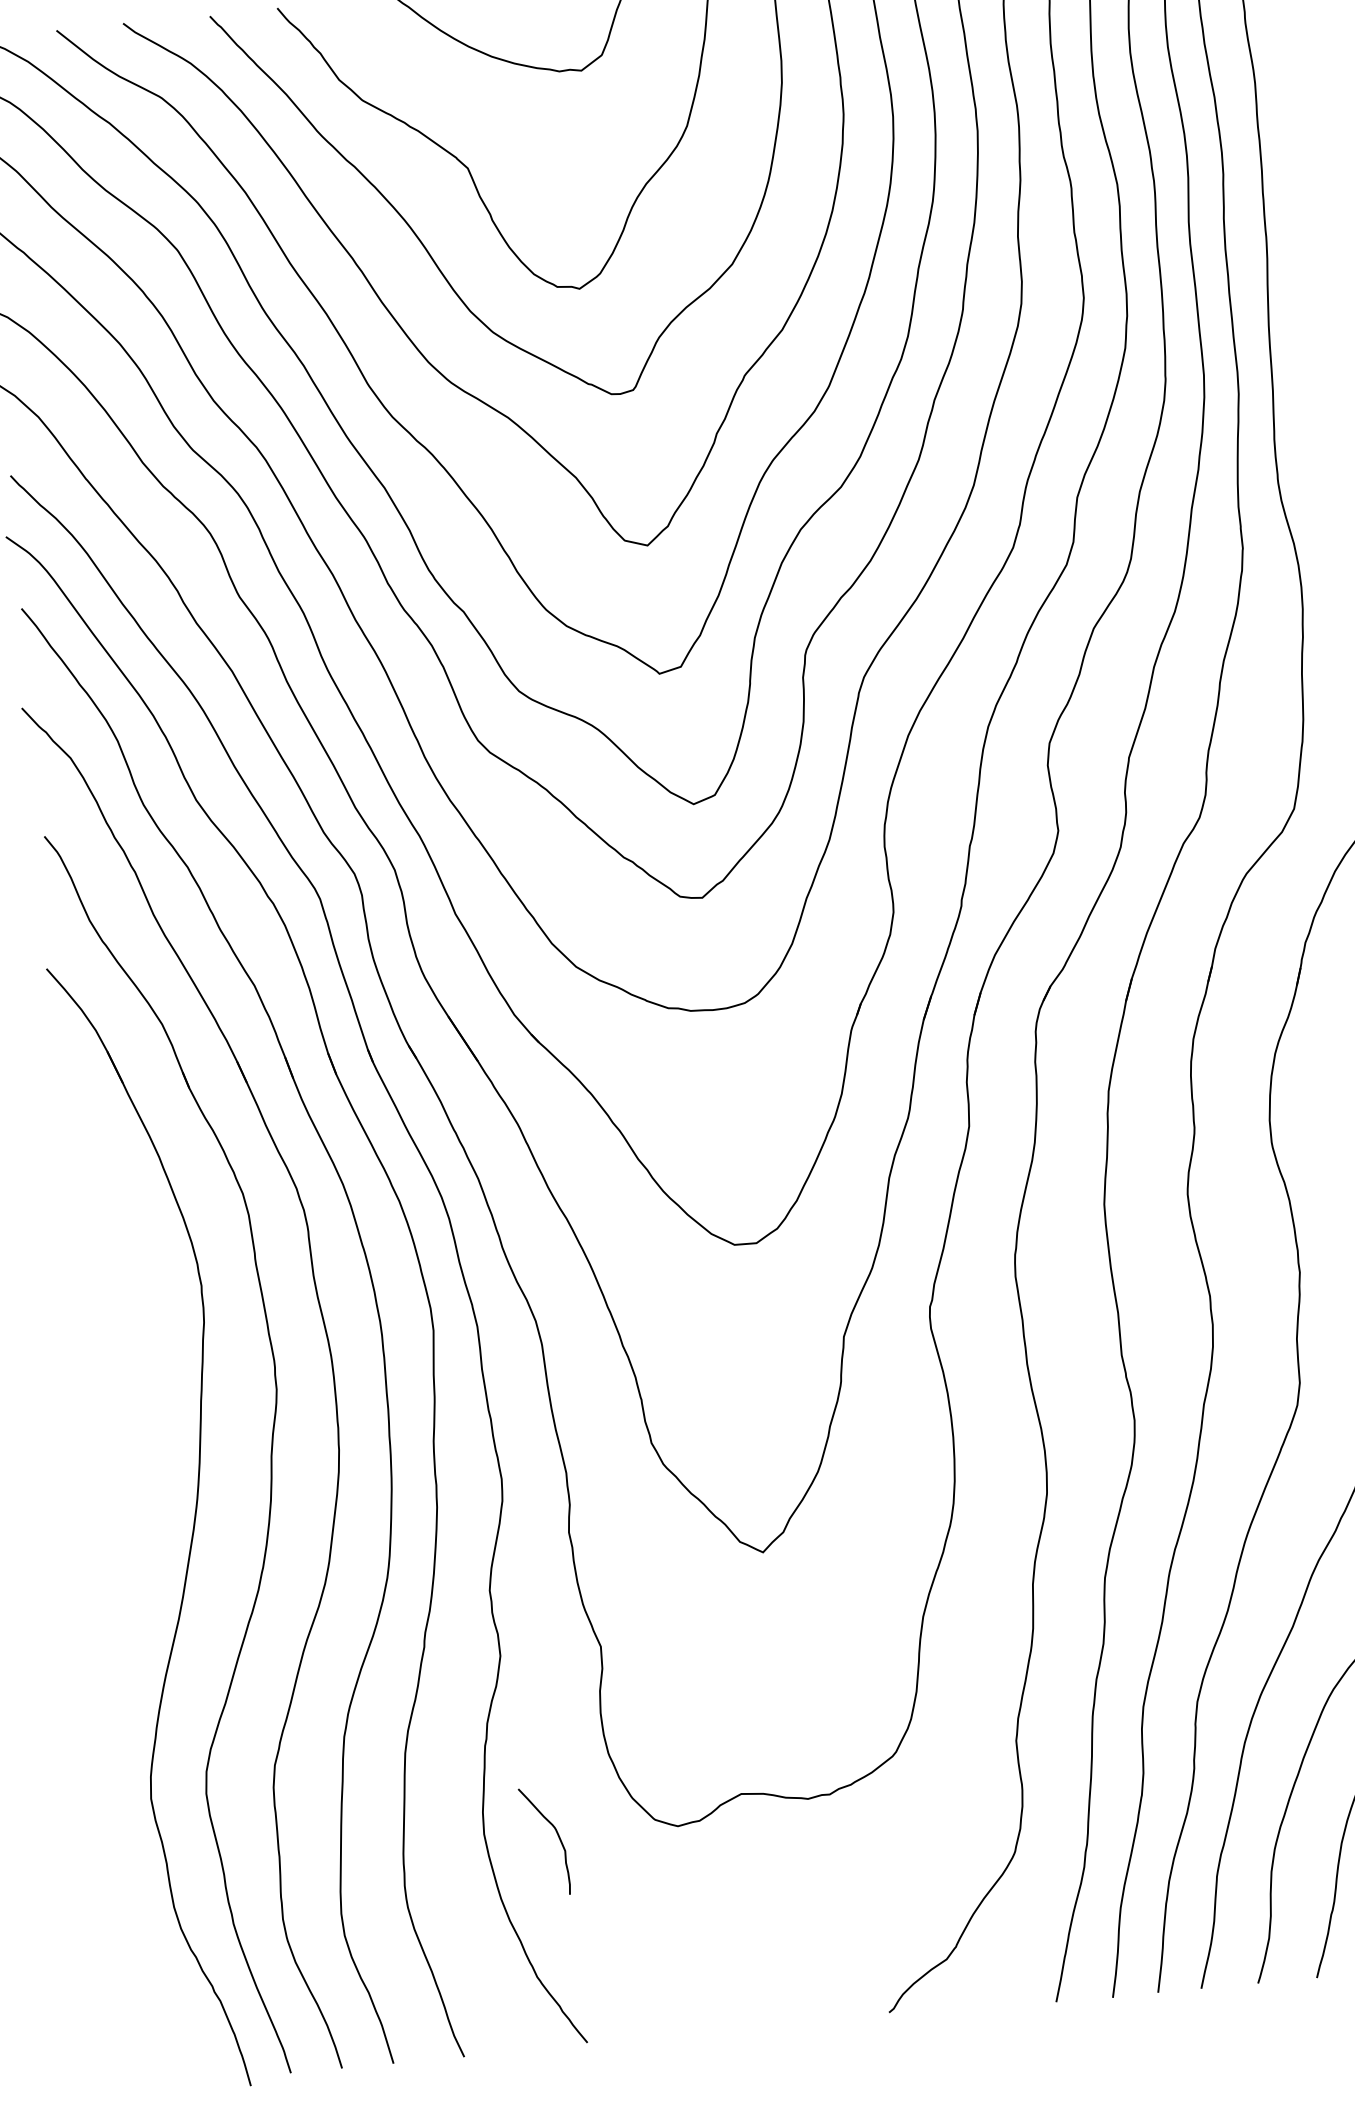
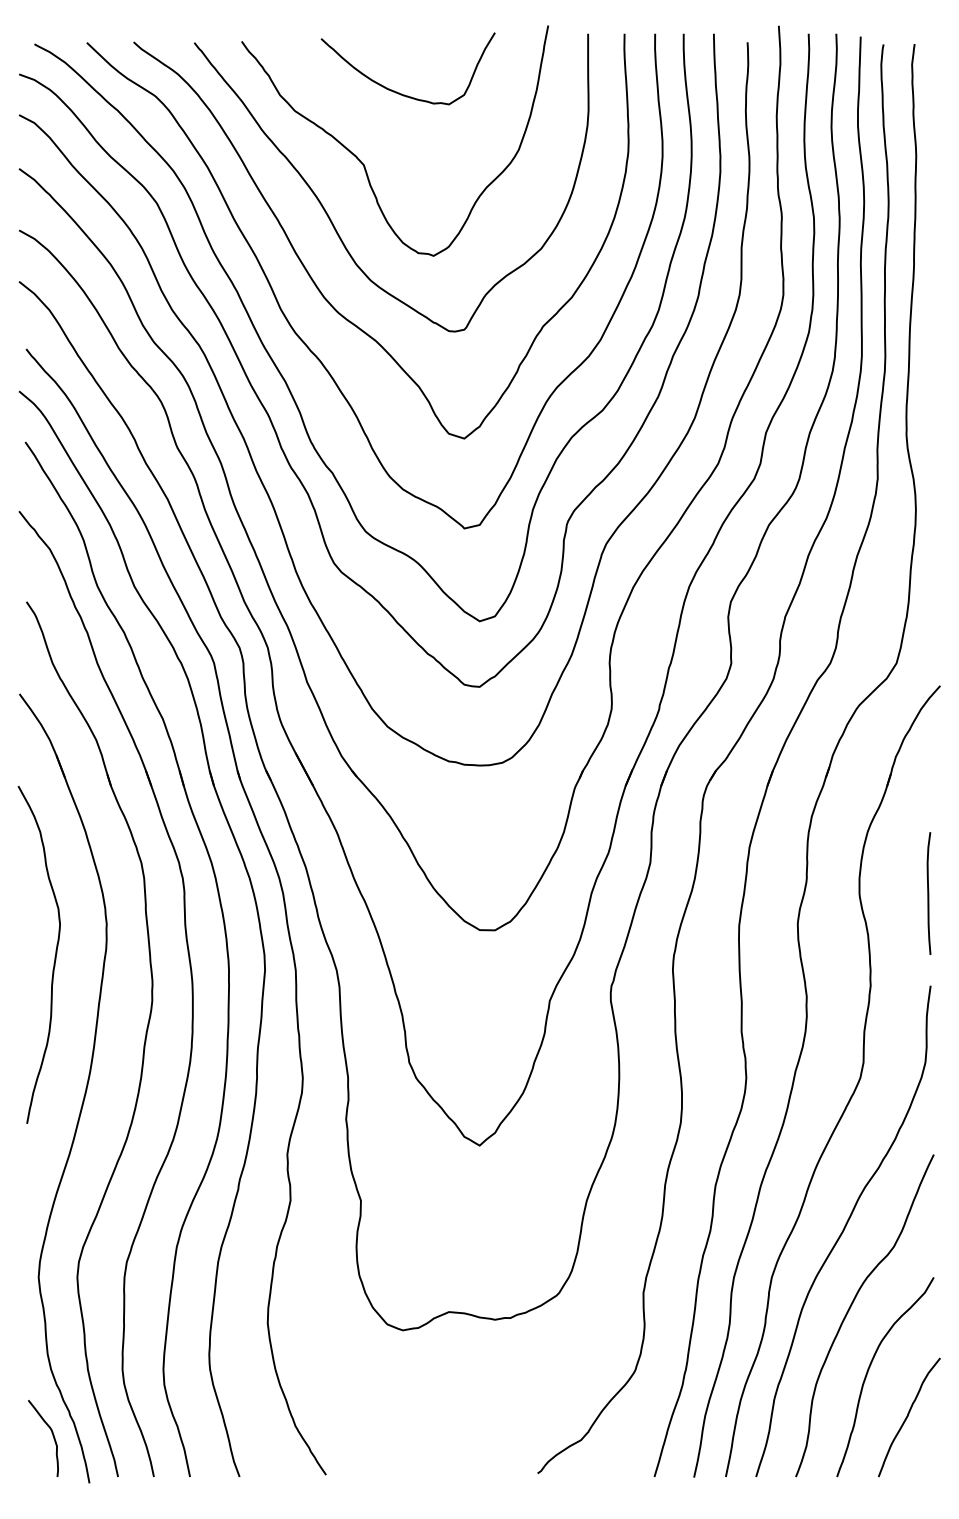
curve: (131, 1338) -> (54, 956), added
curve: (557, 1837) -> (52, 1436), moved

